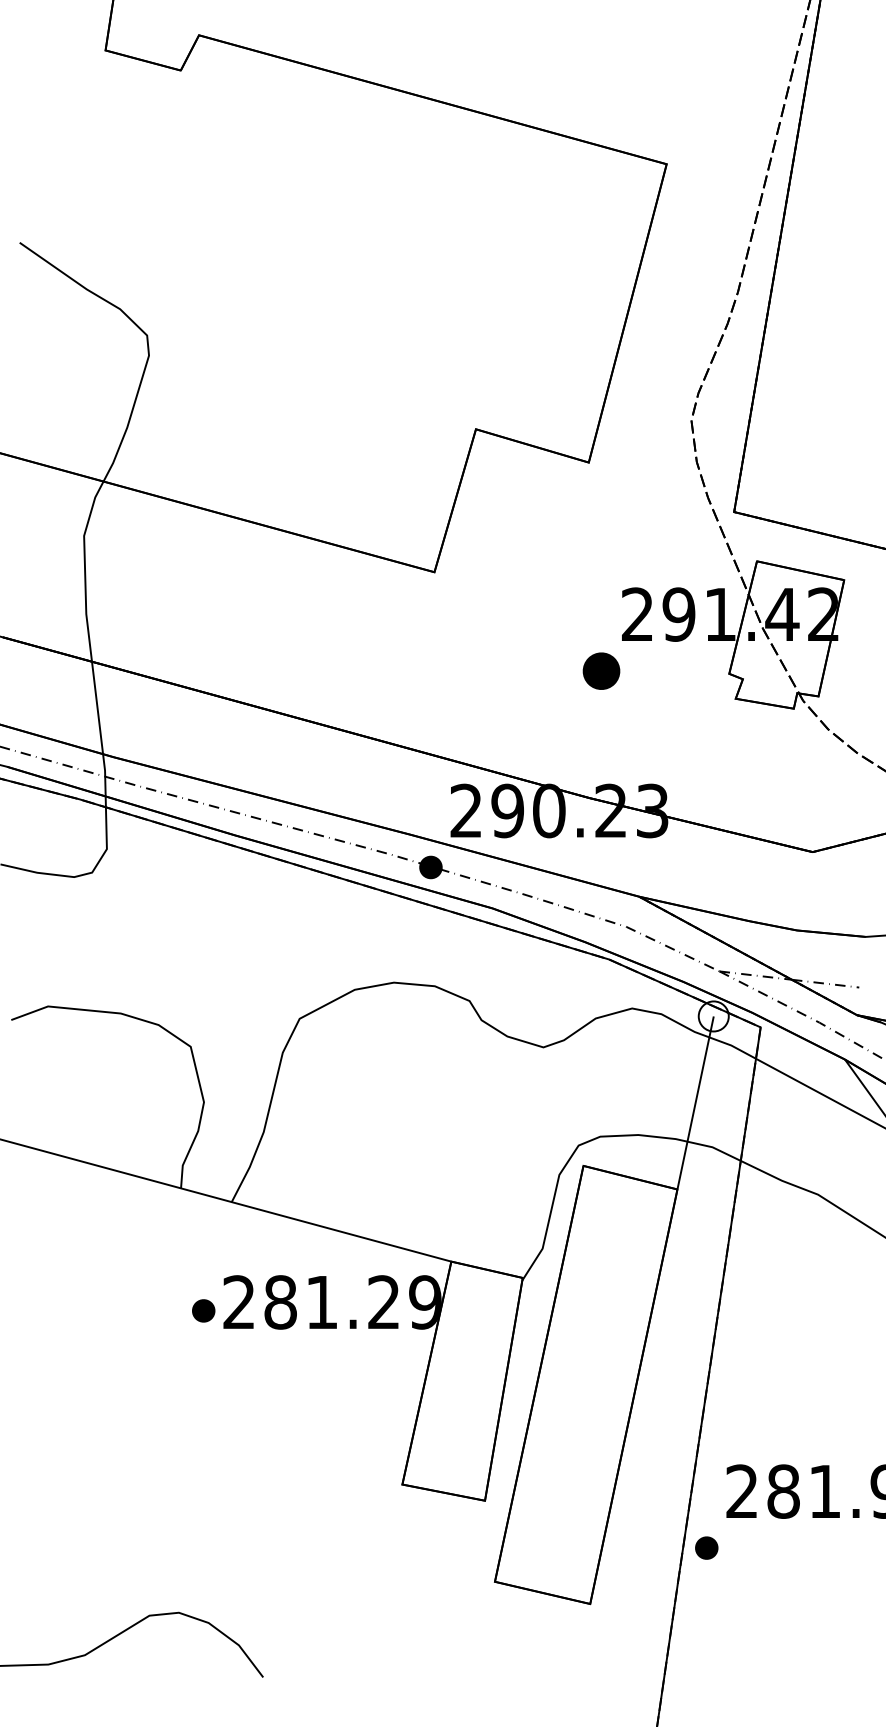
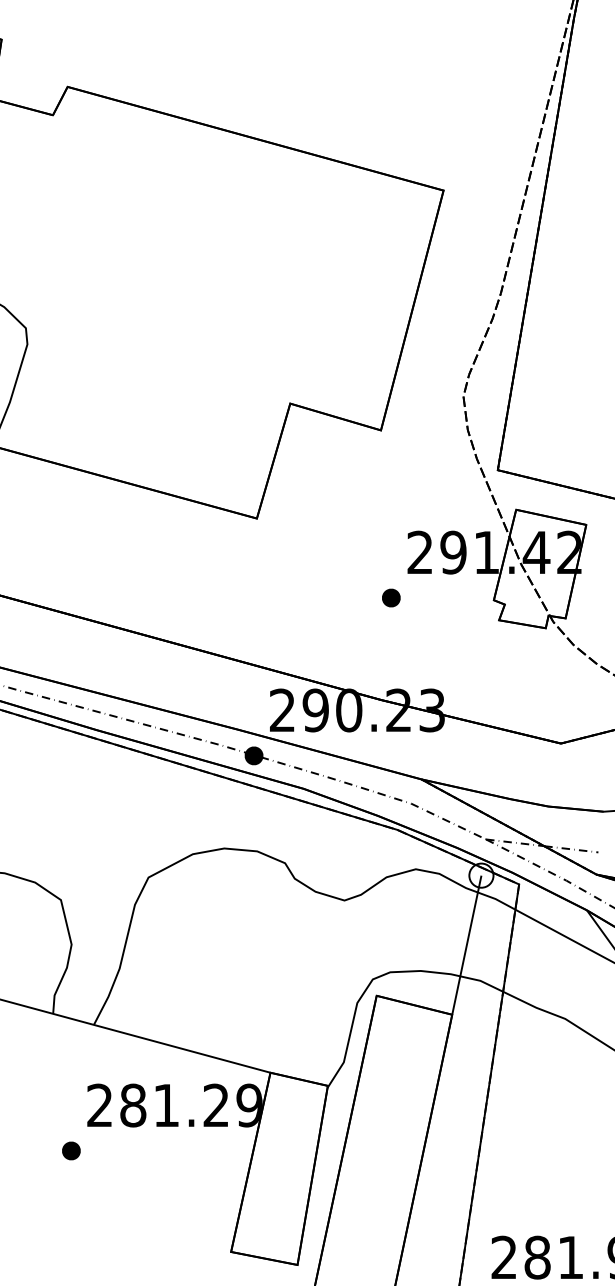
part: (601, 670) -> (391, 597), size x0.62
part: (203, 1310) -> (71, 1150), moved

